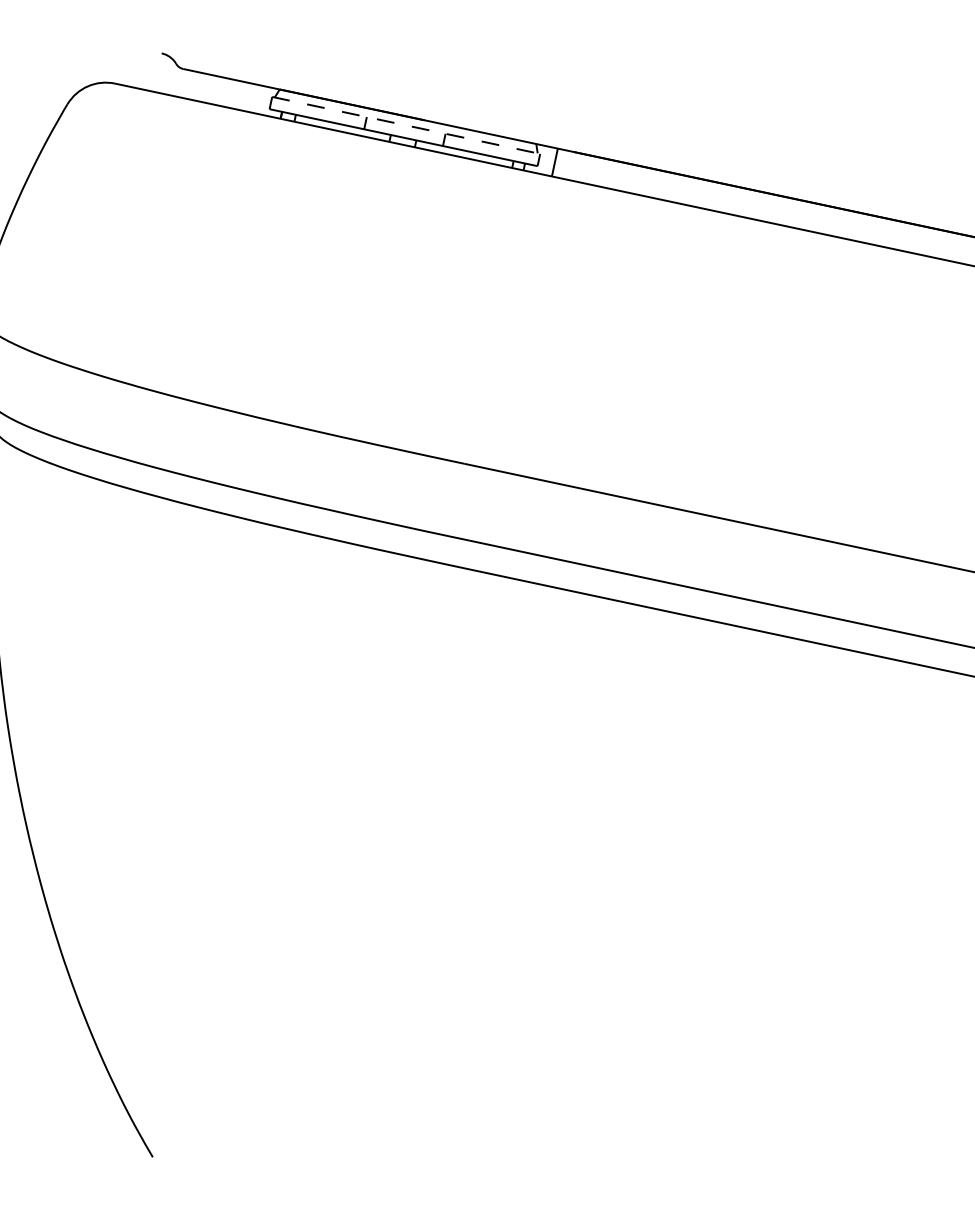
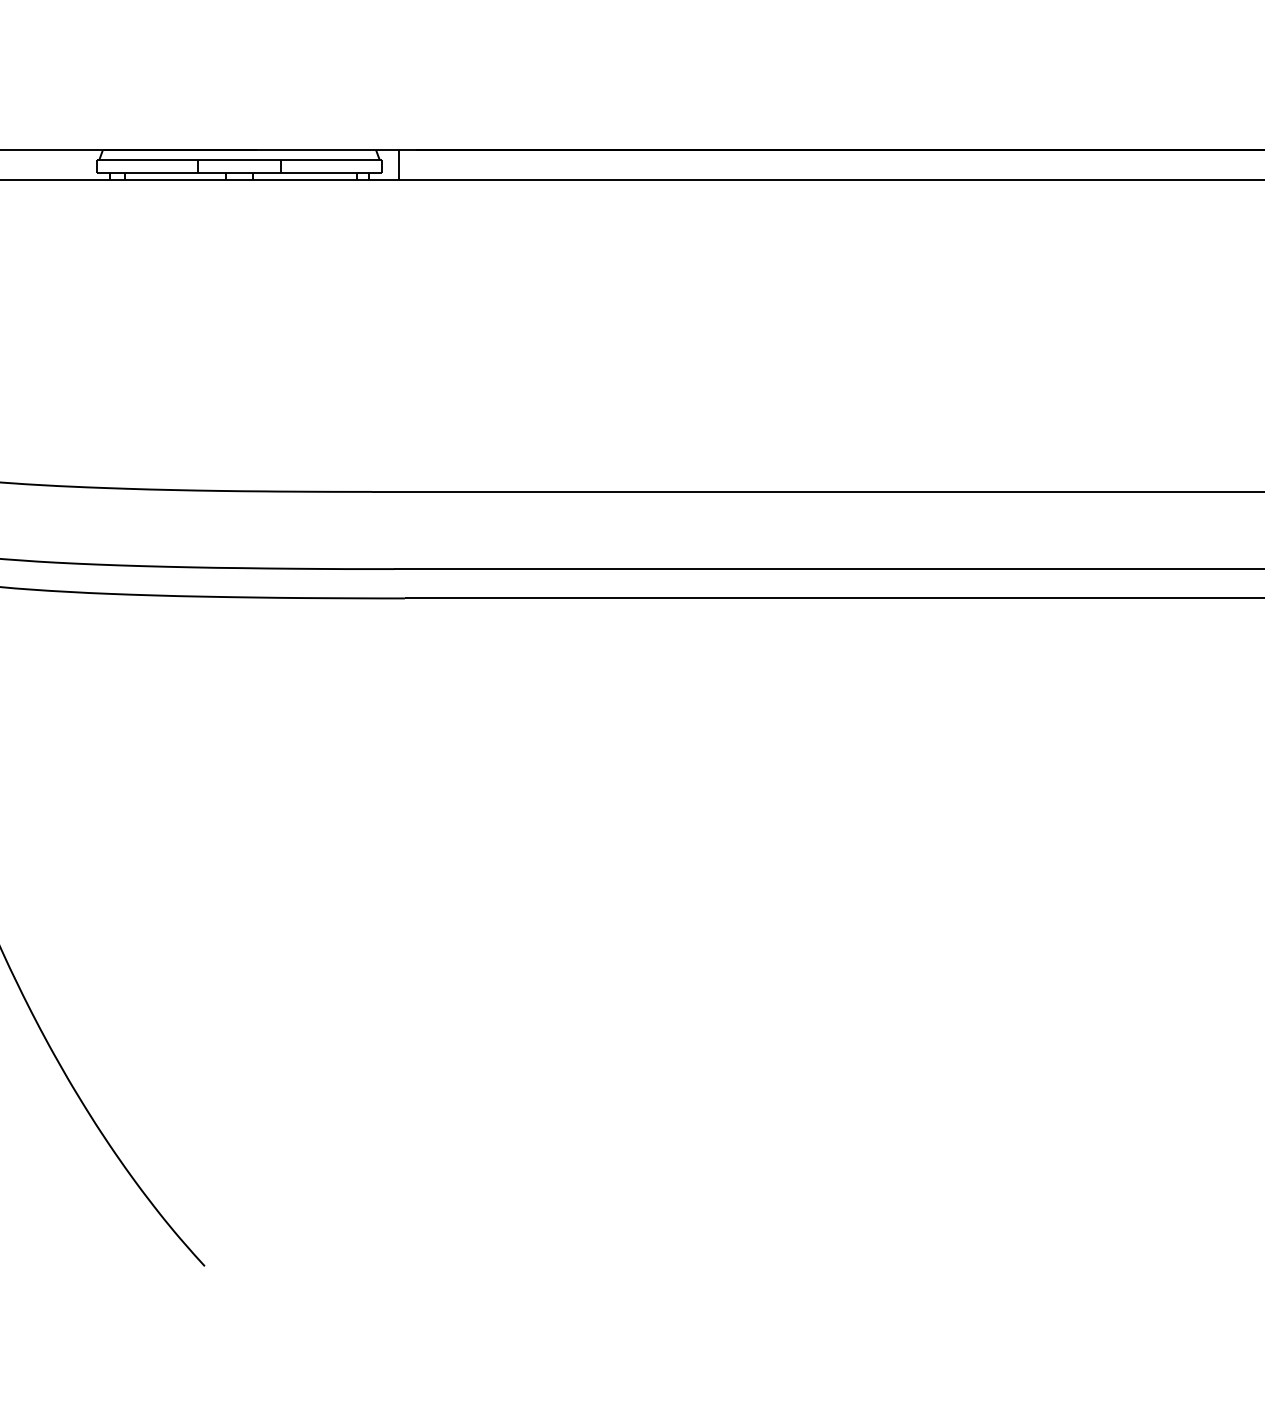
line: (406, 125) -> (239, 159), dashed -> solid

